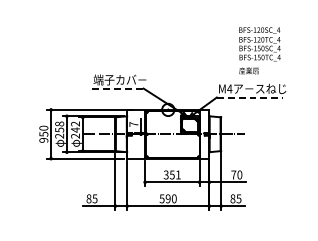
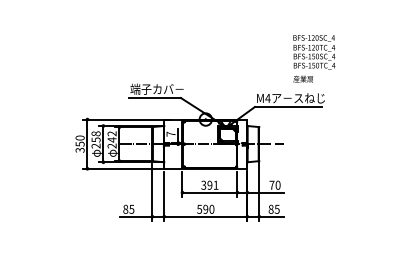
text: (260, 50) -> (314, 58), moved
line: (118, 89) -> (155, 98), dashed -> solid
line: (250, 97) -> (288, 107), dashed -> solid
text: (43, 139) -> (79, 149), 950 -> 350
text: (171, 174) -> (209, 184), 351 -> 391

